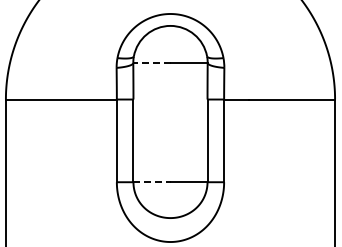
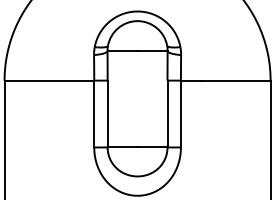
line: (151, 63) -> (122, 51), dashed -> solid
line: (151, 182) -> (122, 147), dashed -> solid

